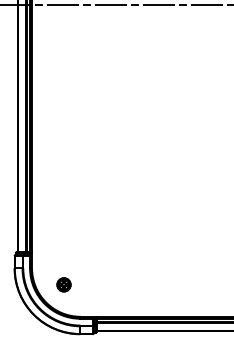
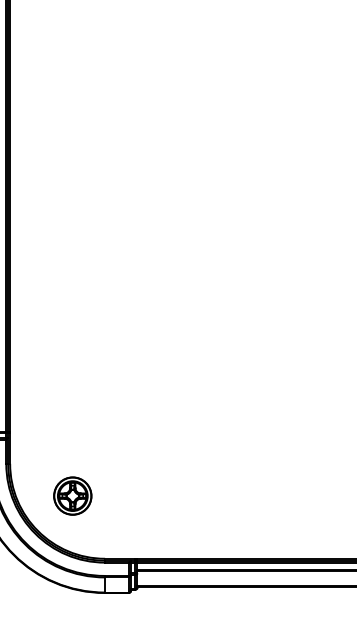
part: (63, 284) -> (71, 495), size x1.43

